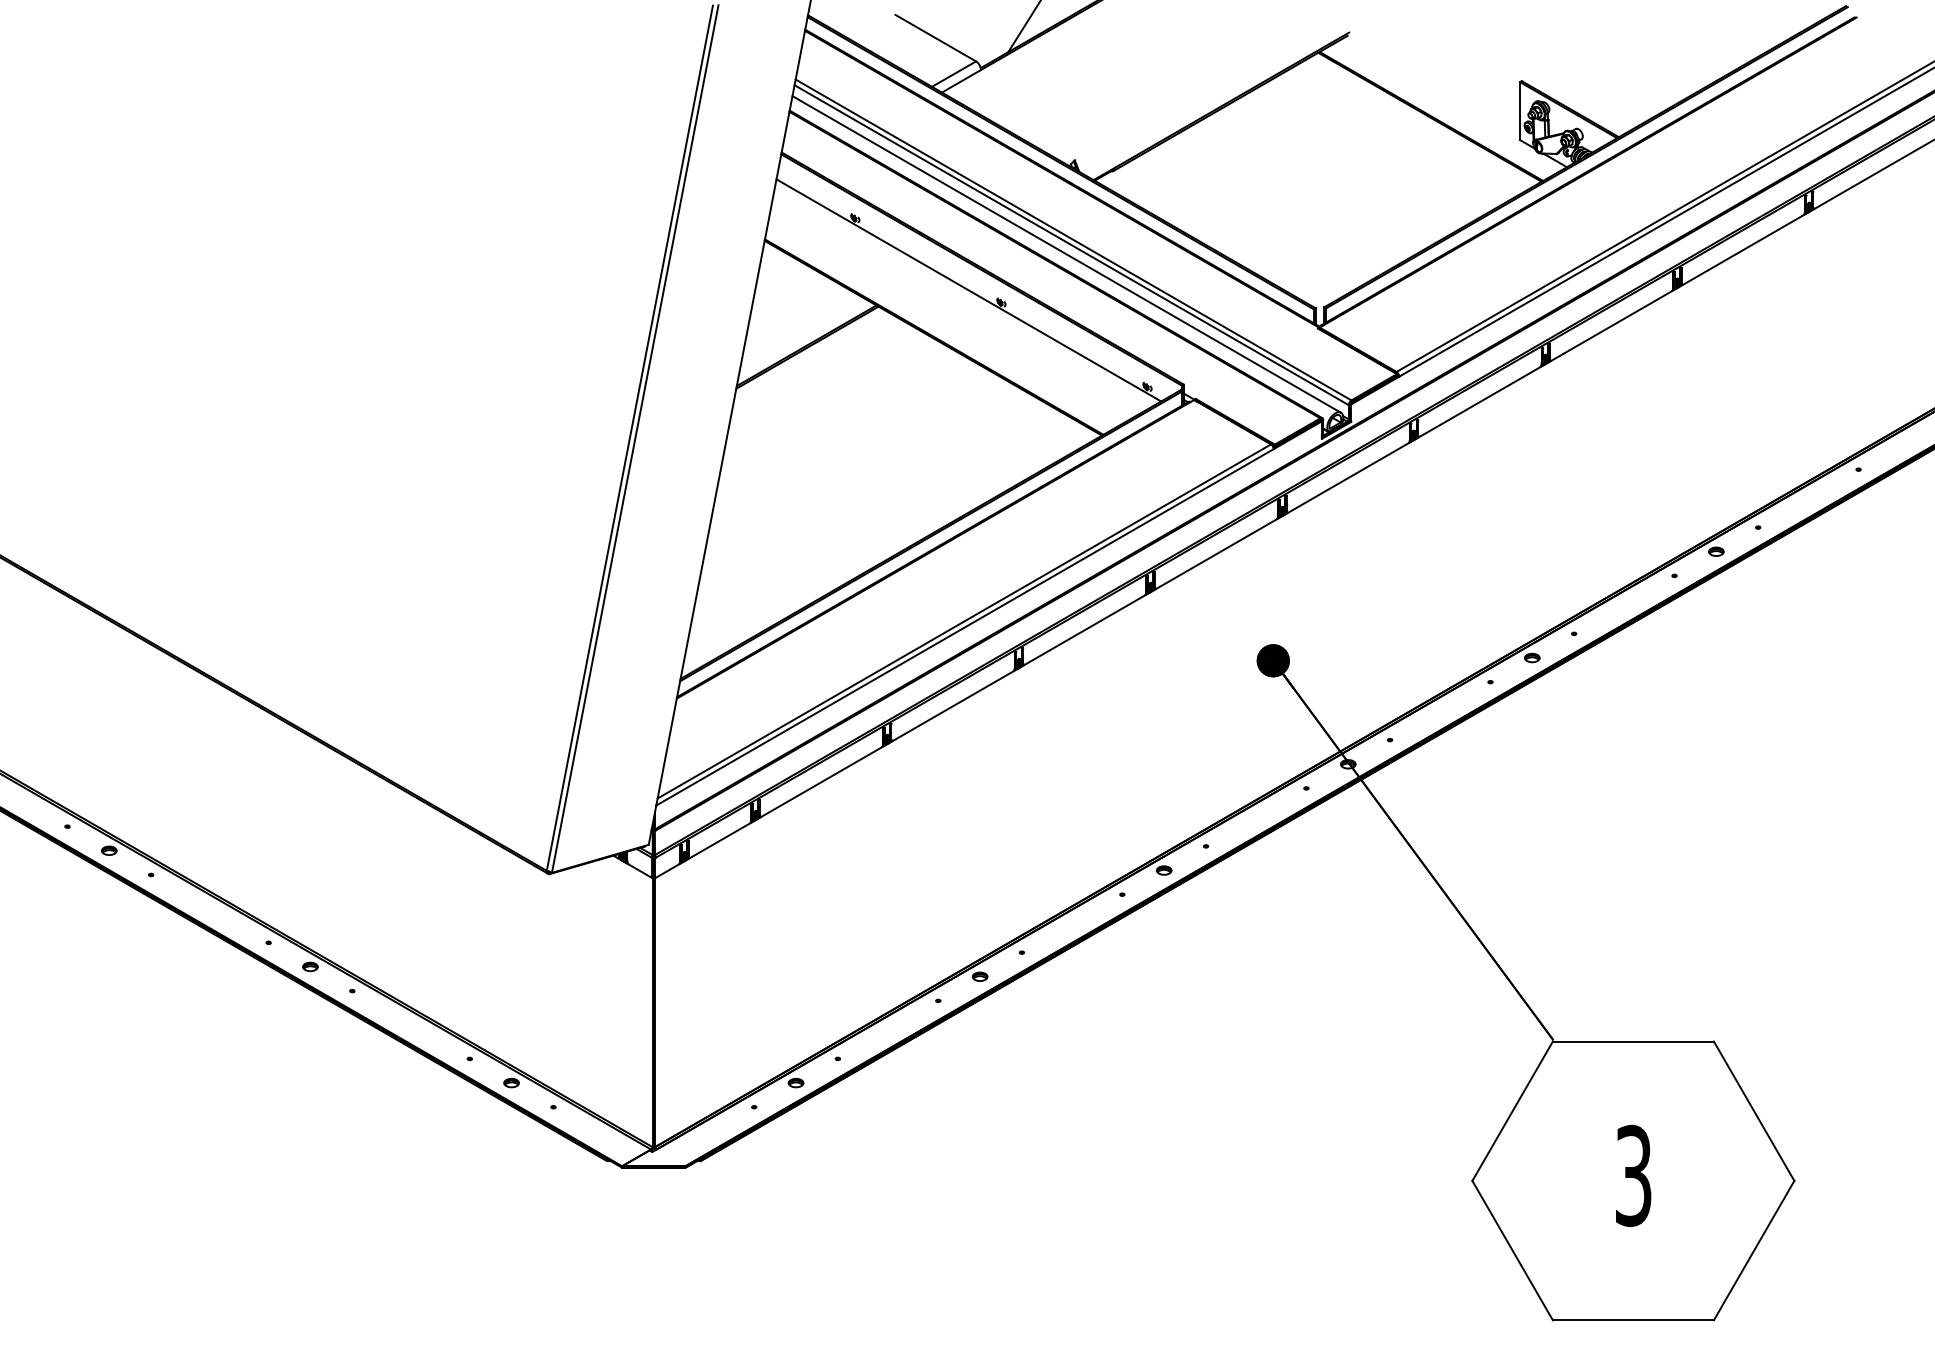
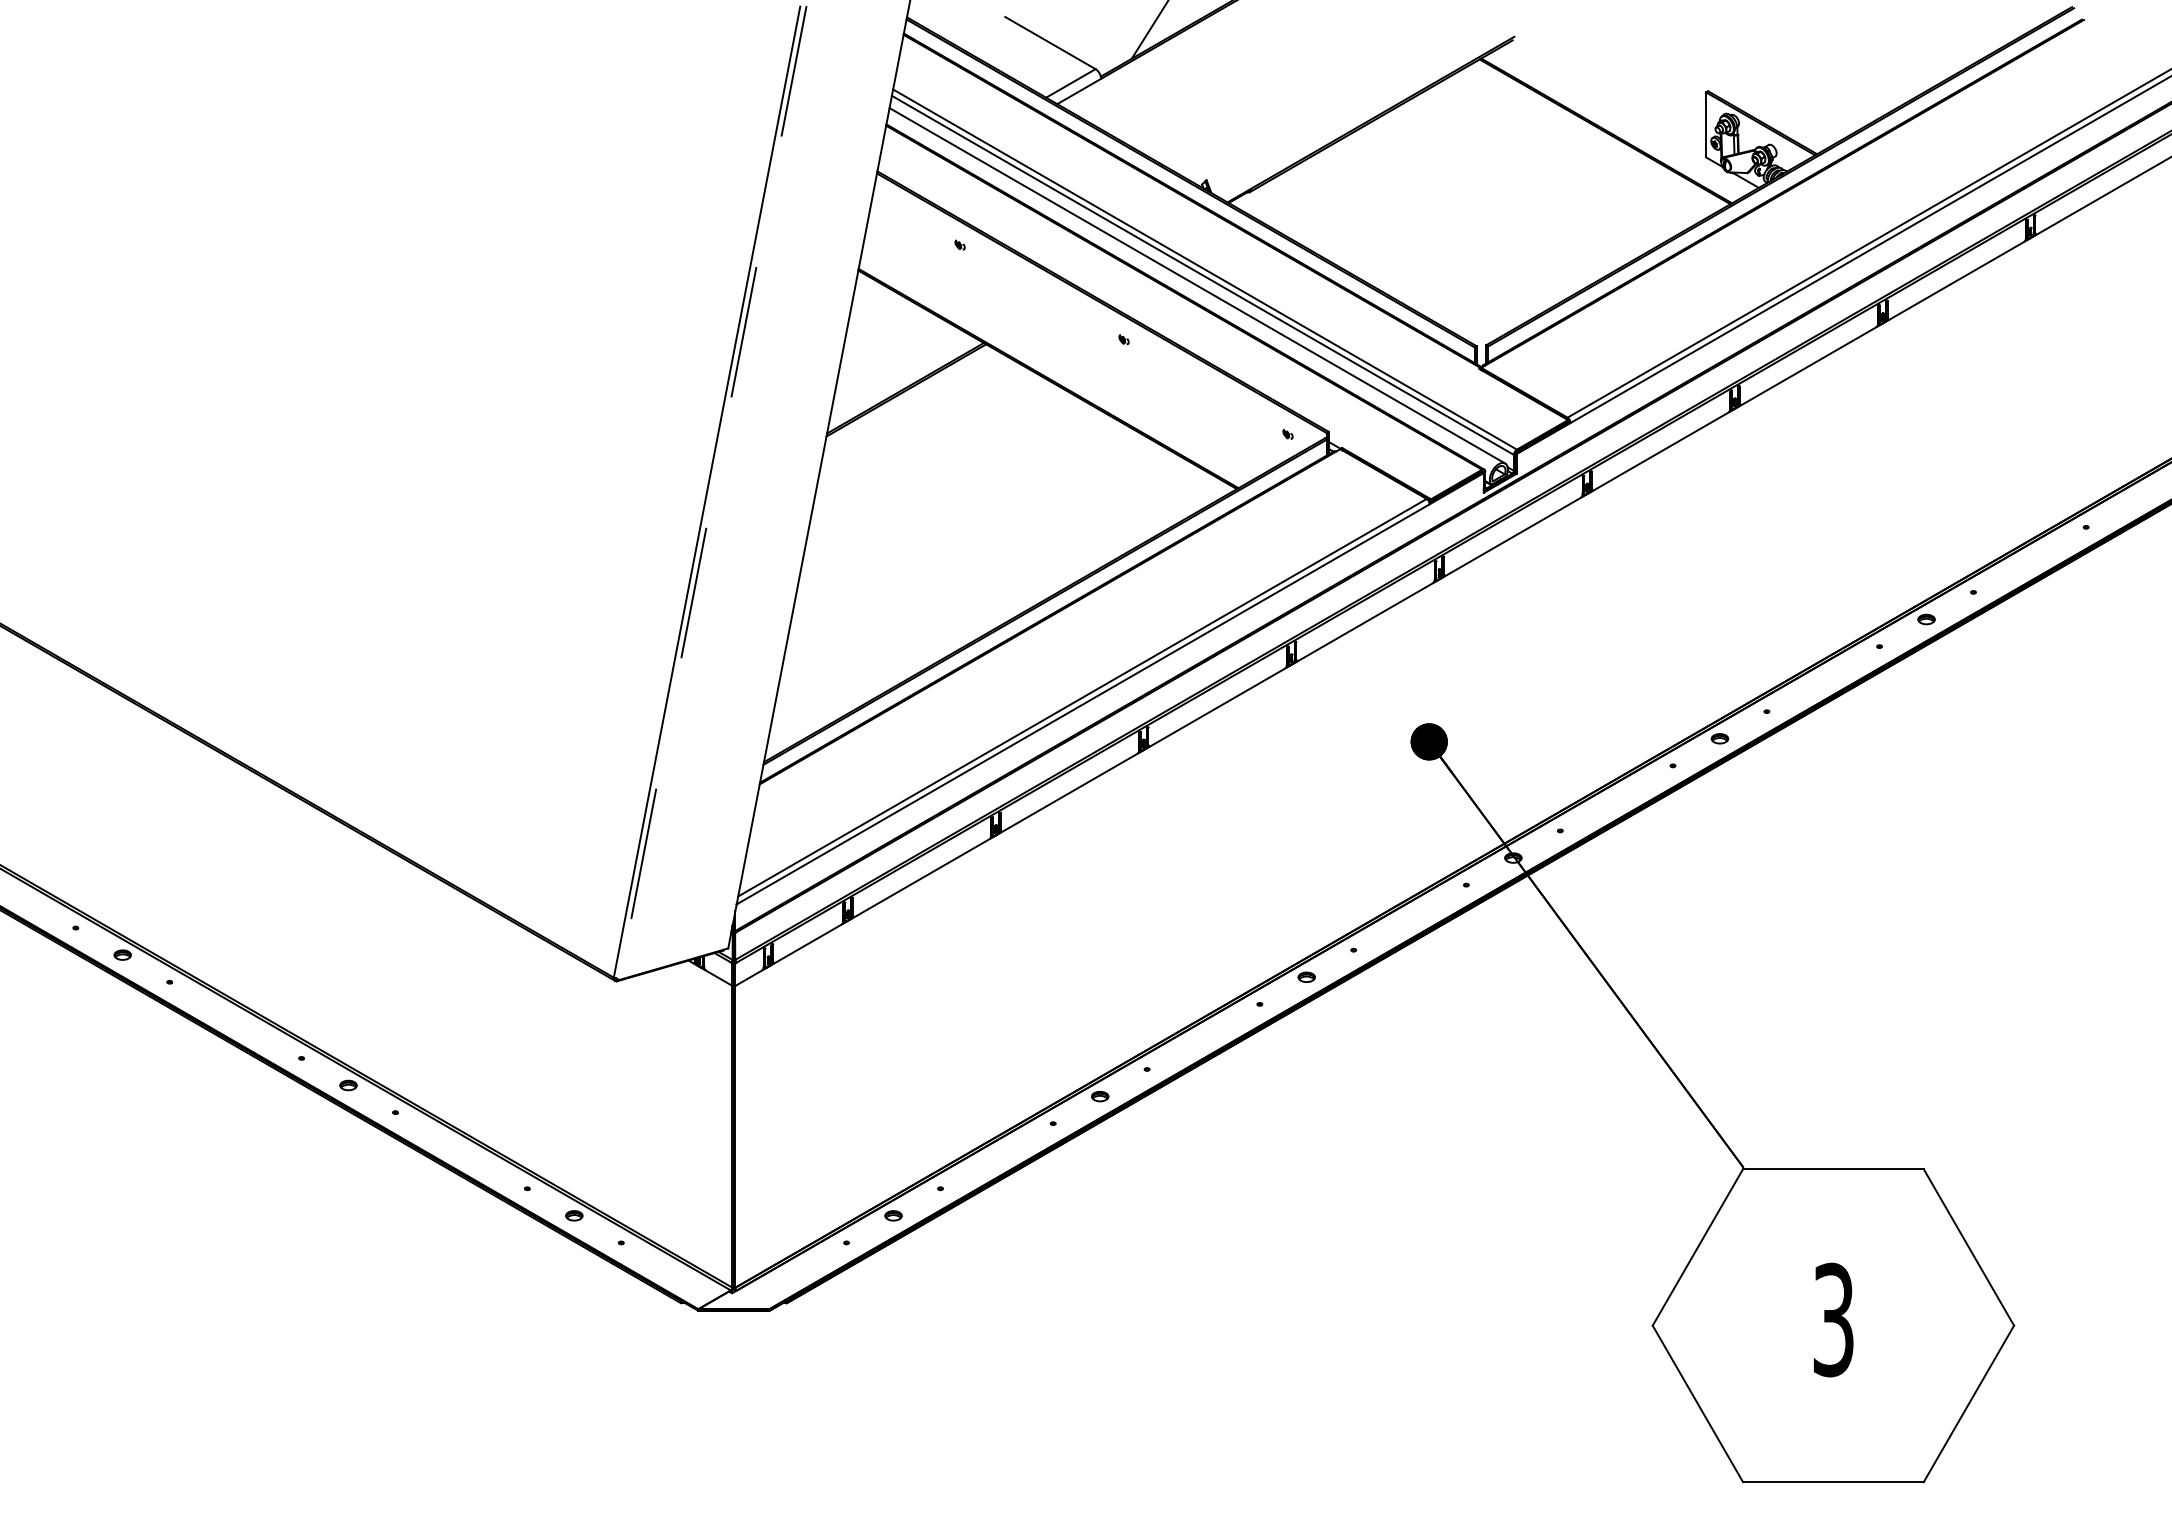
line: (968, 290) -> (1087, 326), removed
line: (635, 439) -> (713, 493), solid -> dashed

